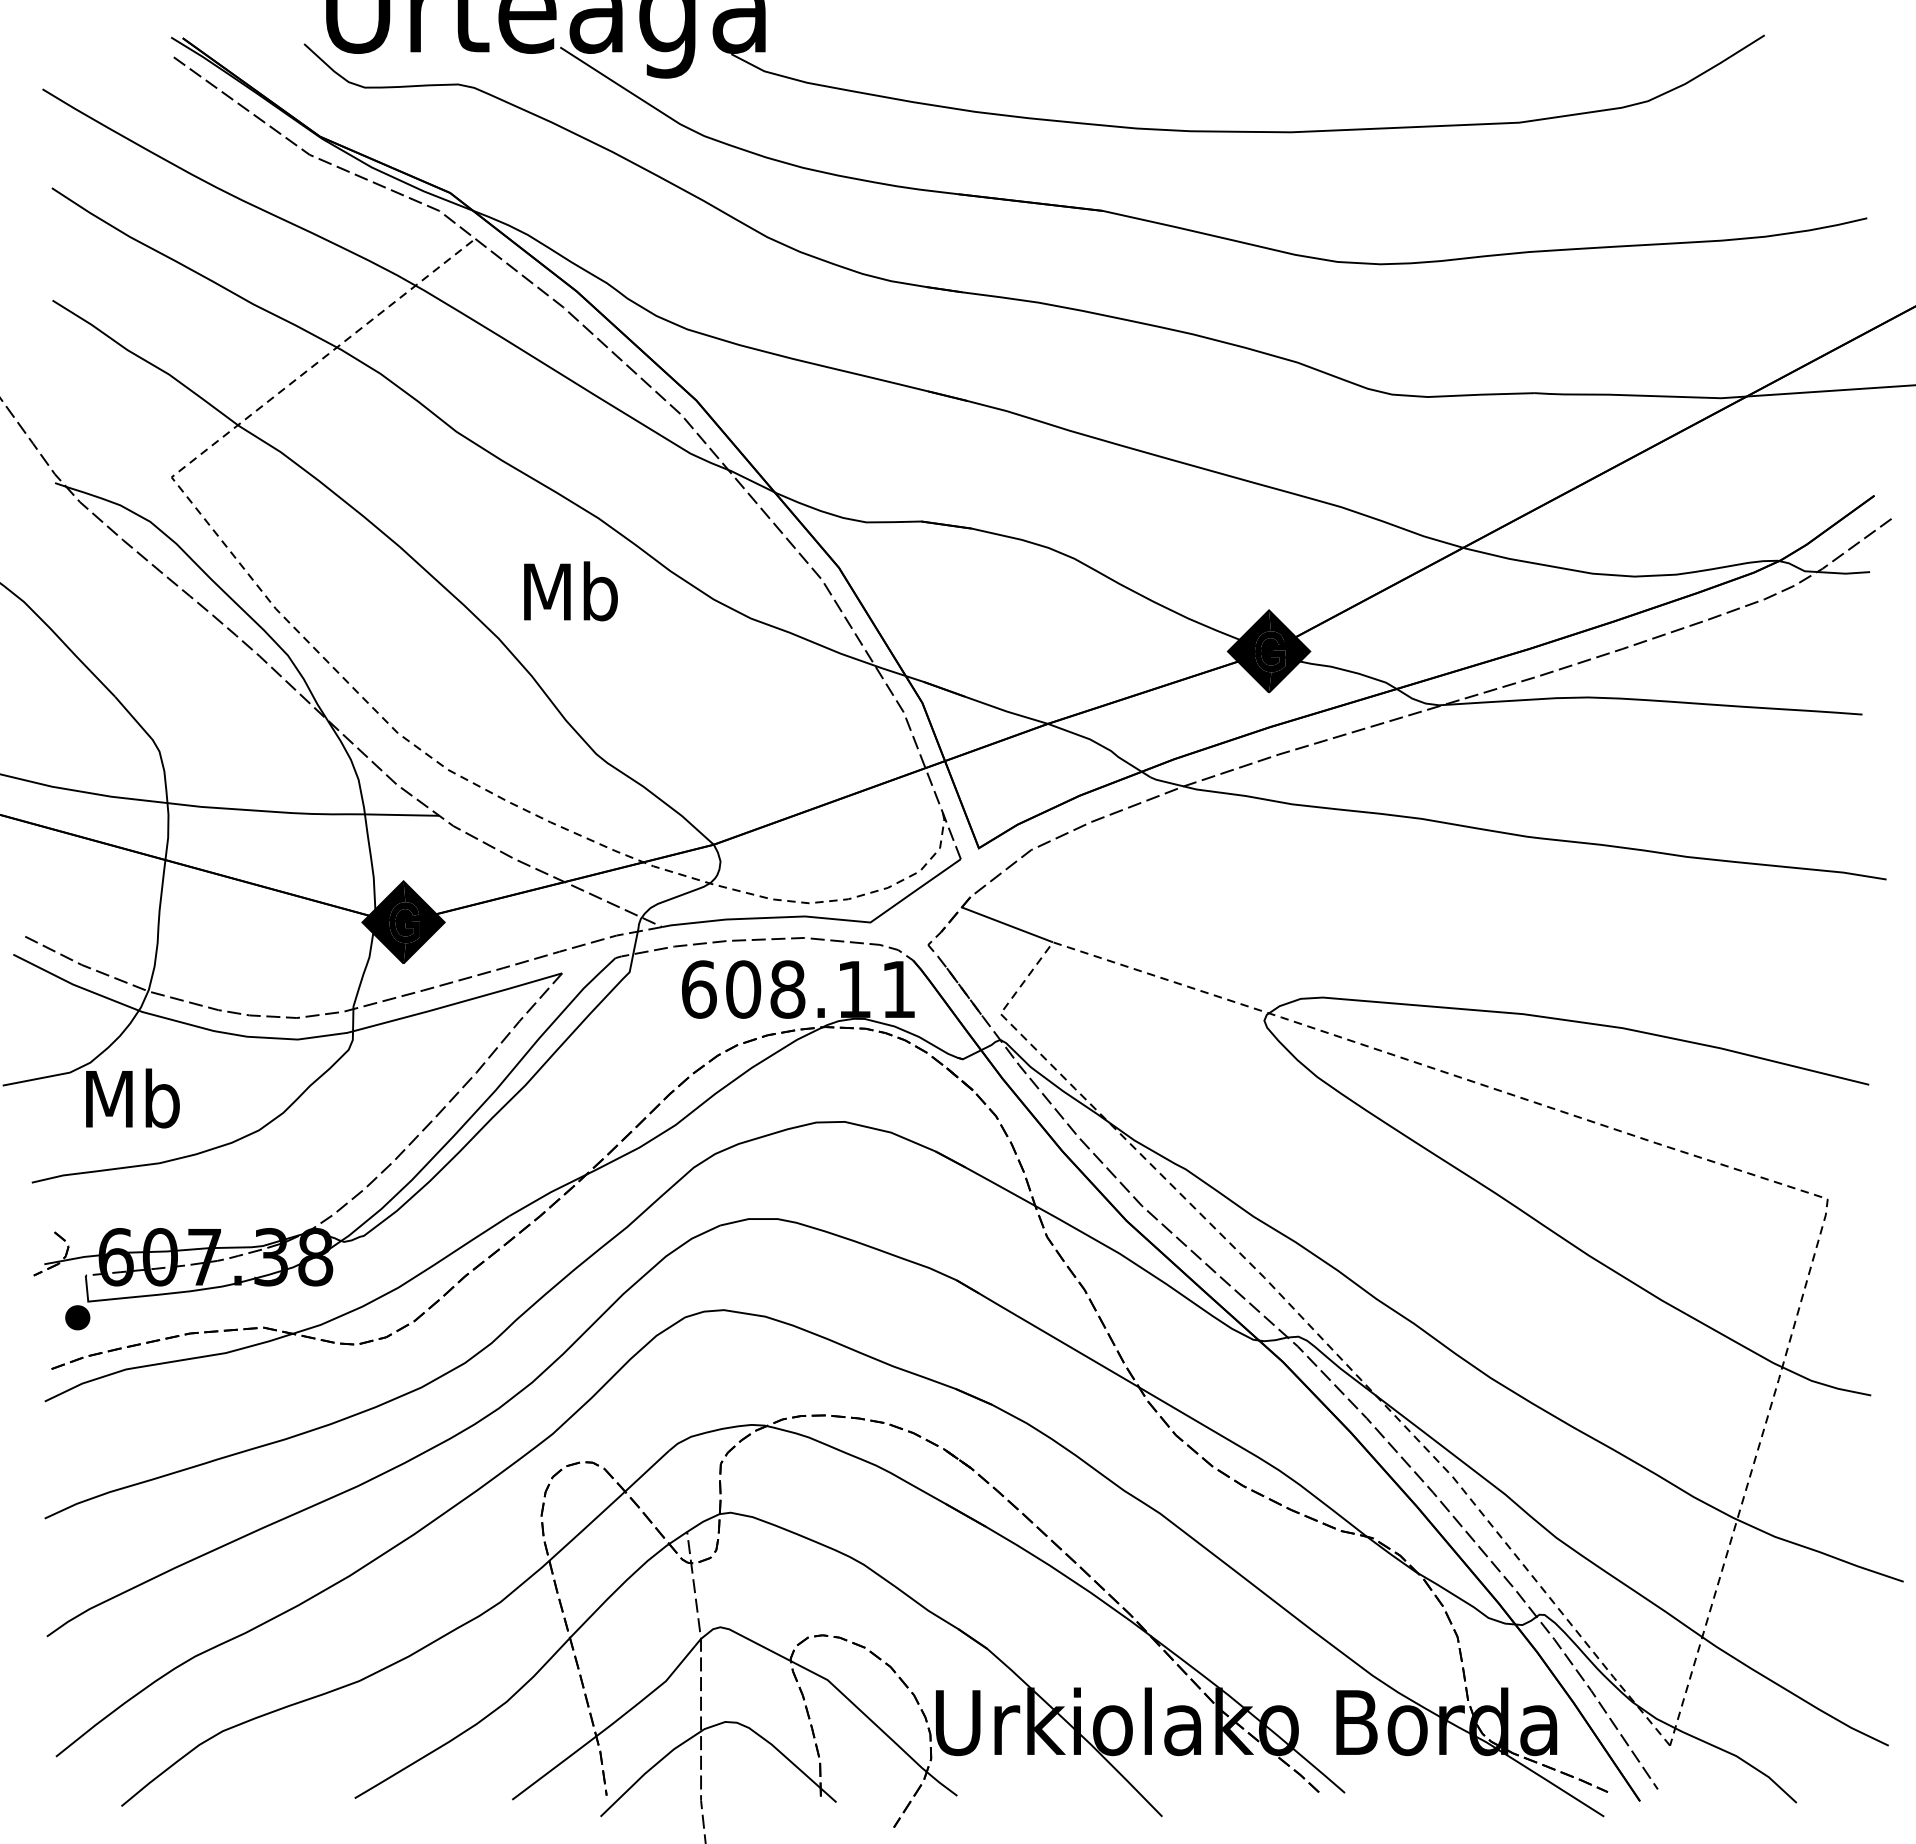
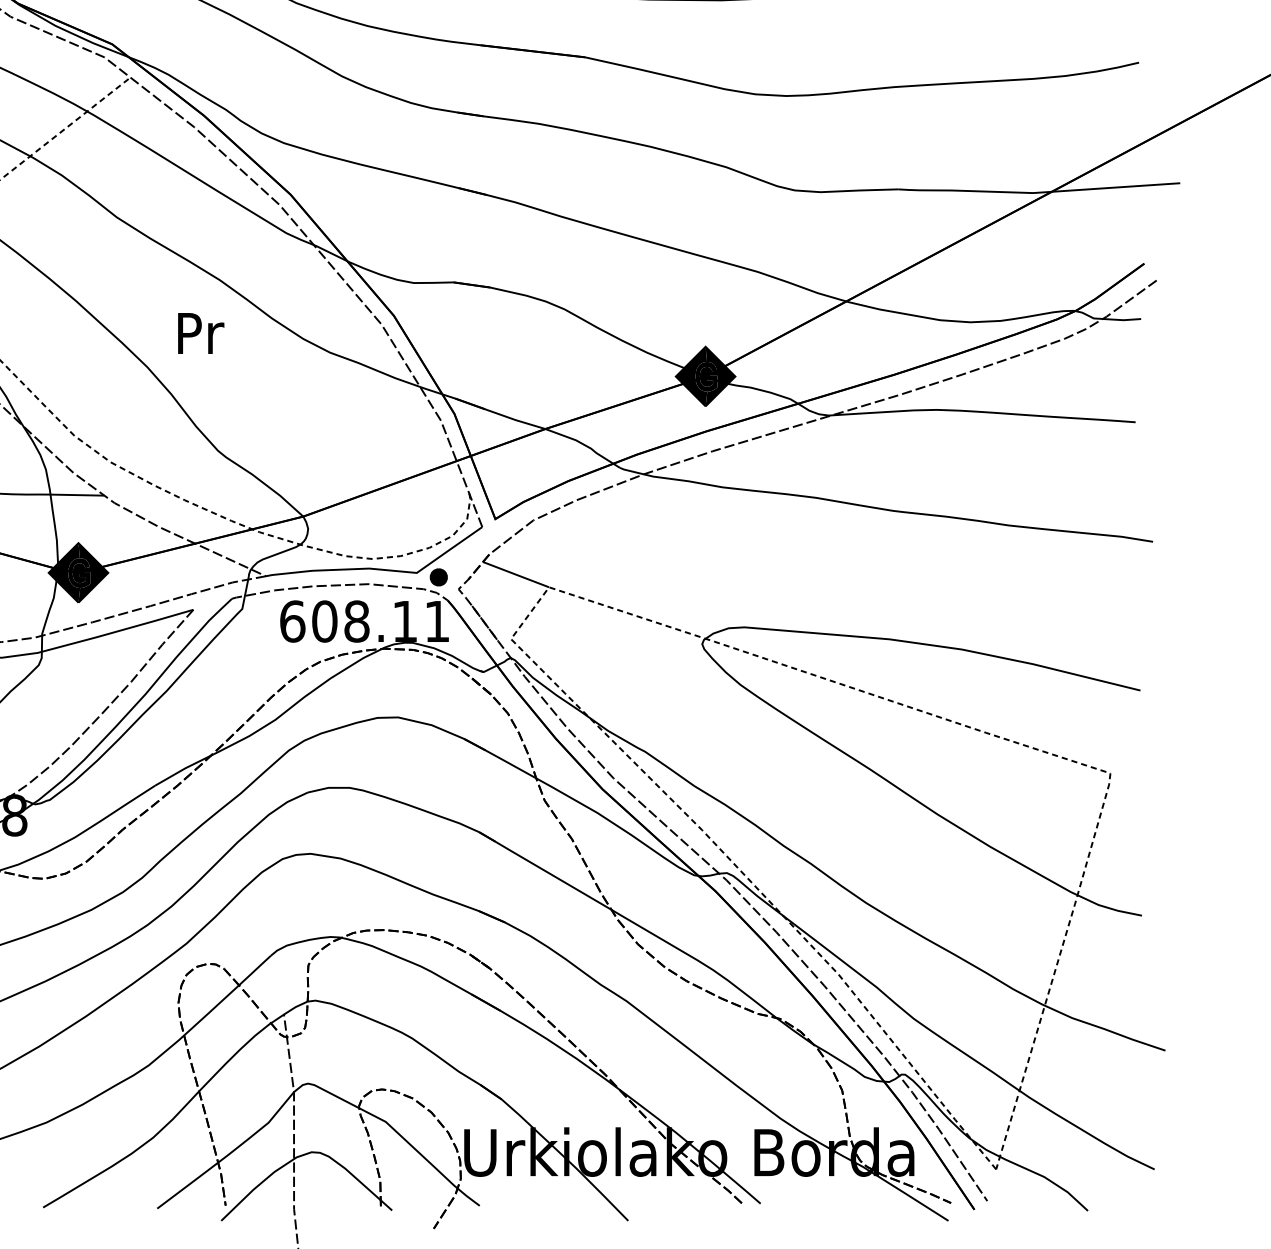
text: (570, 591) -> (199, 333), Mb -> Pr
part: (900, 928) -> (438, 577), added

